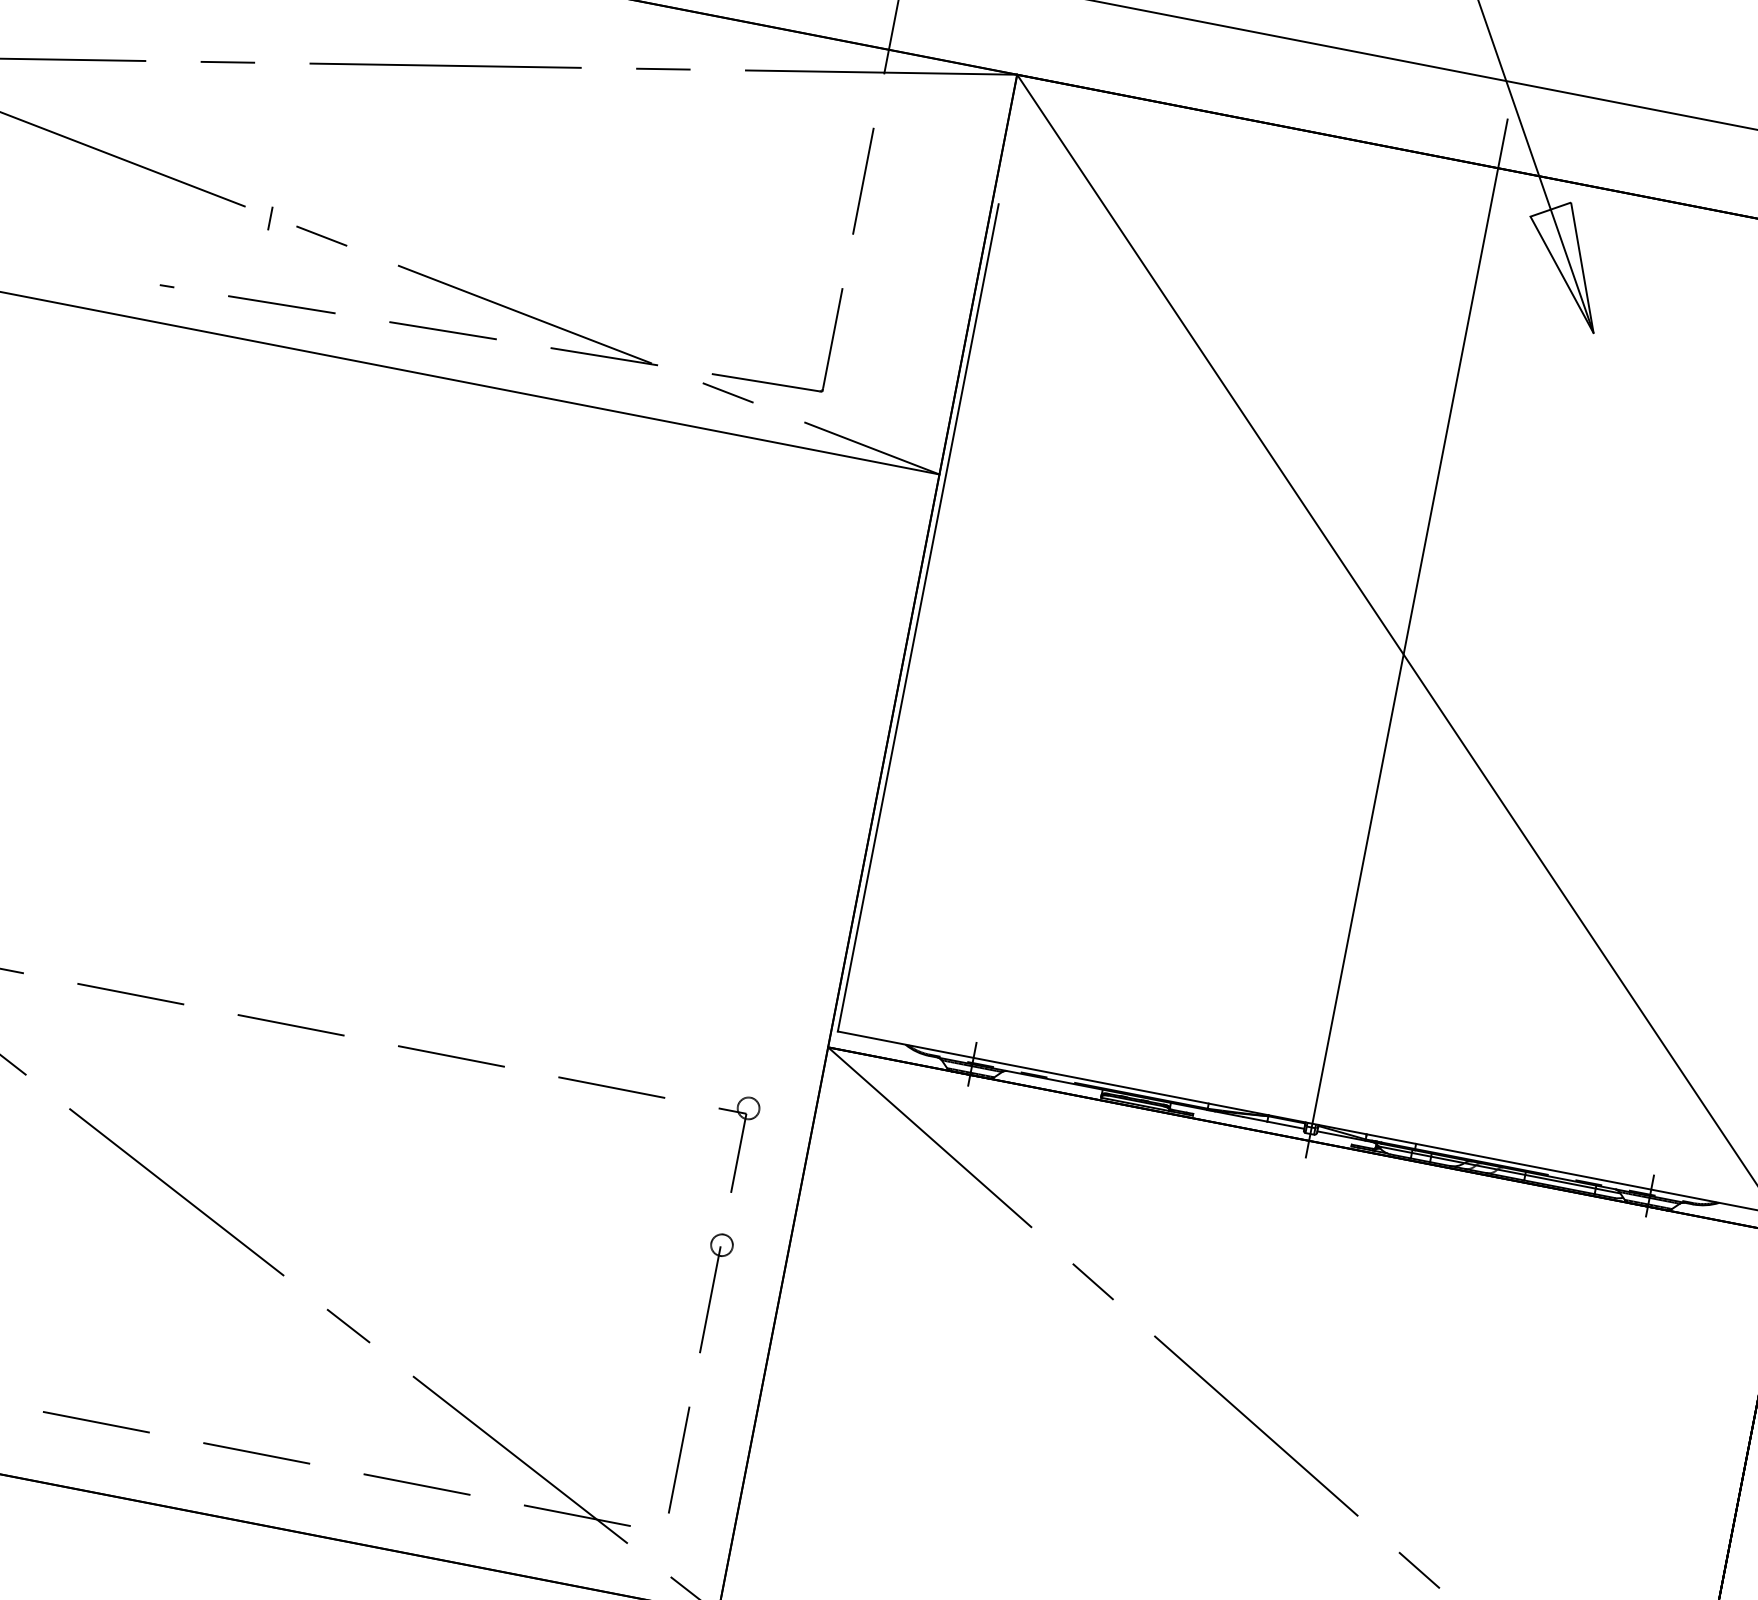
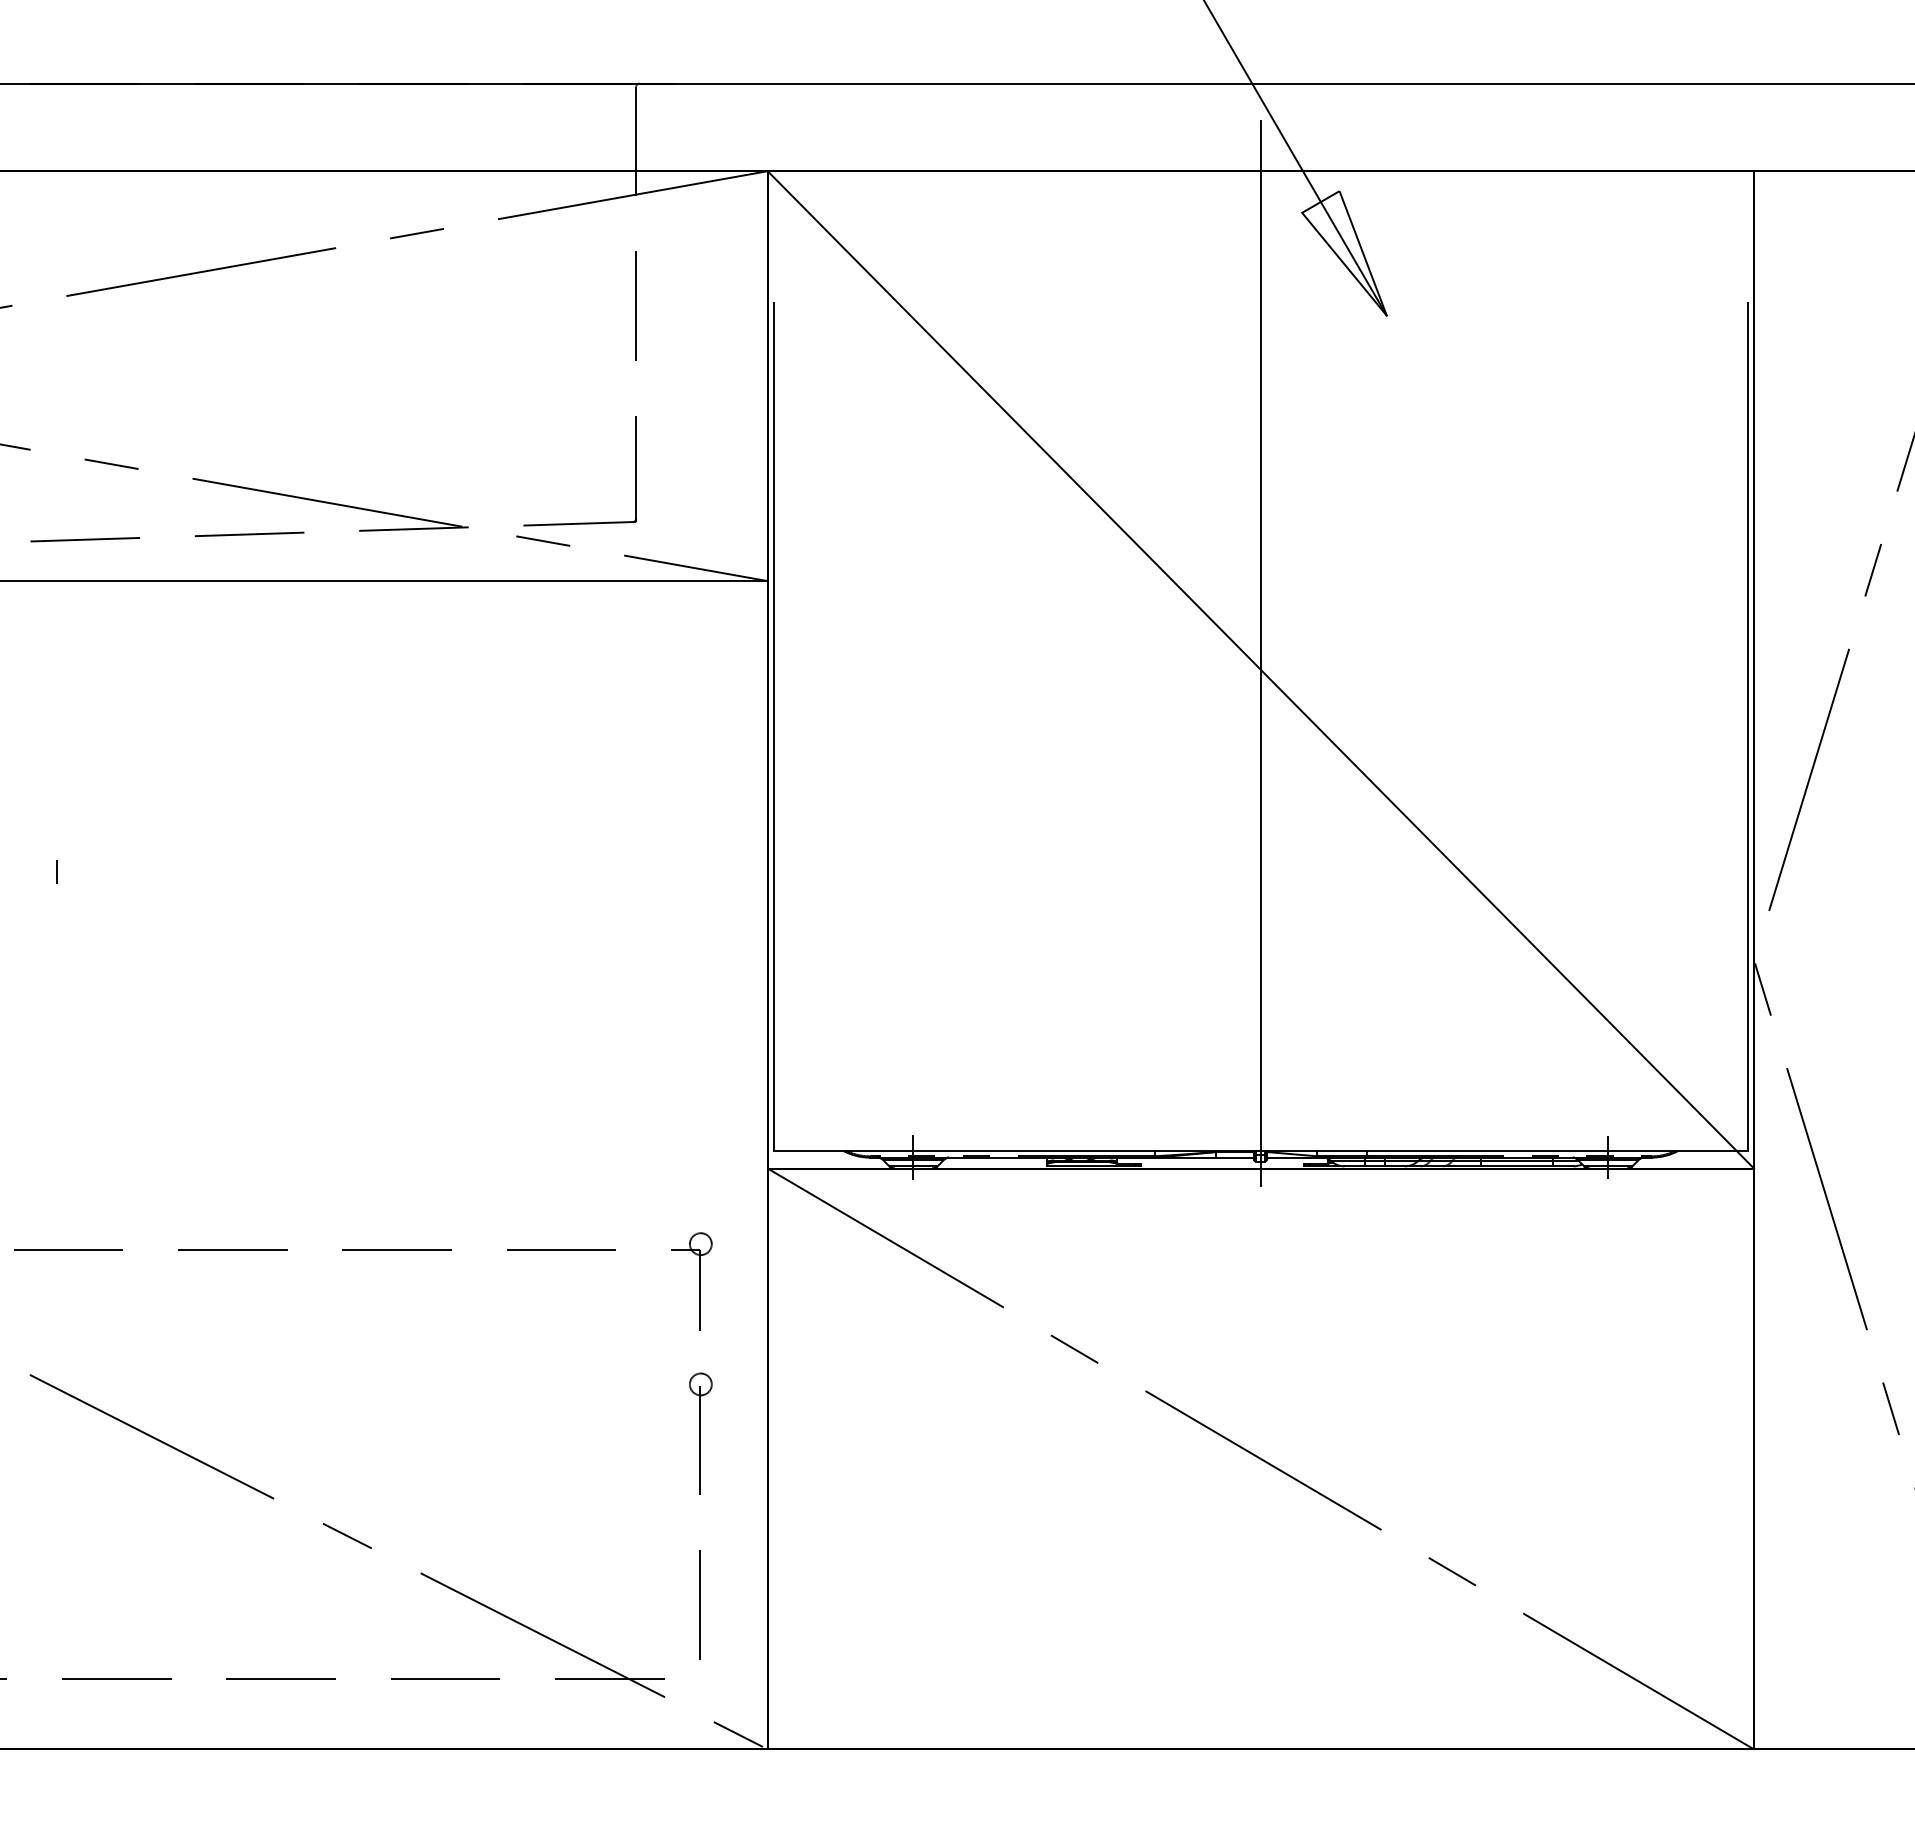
line: (269, 218) -> (56, 871), moved

